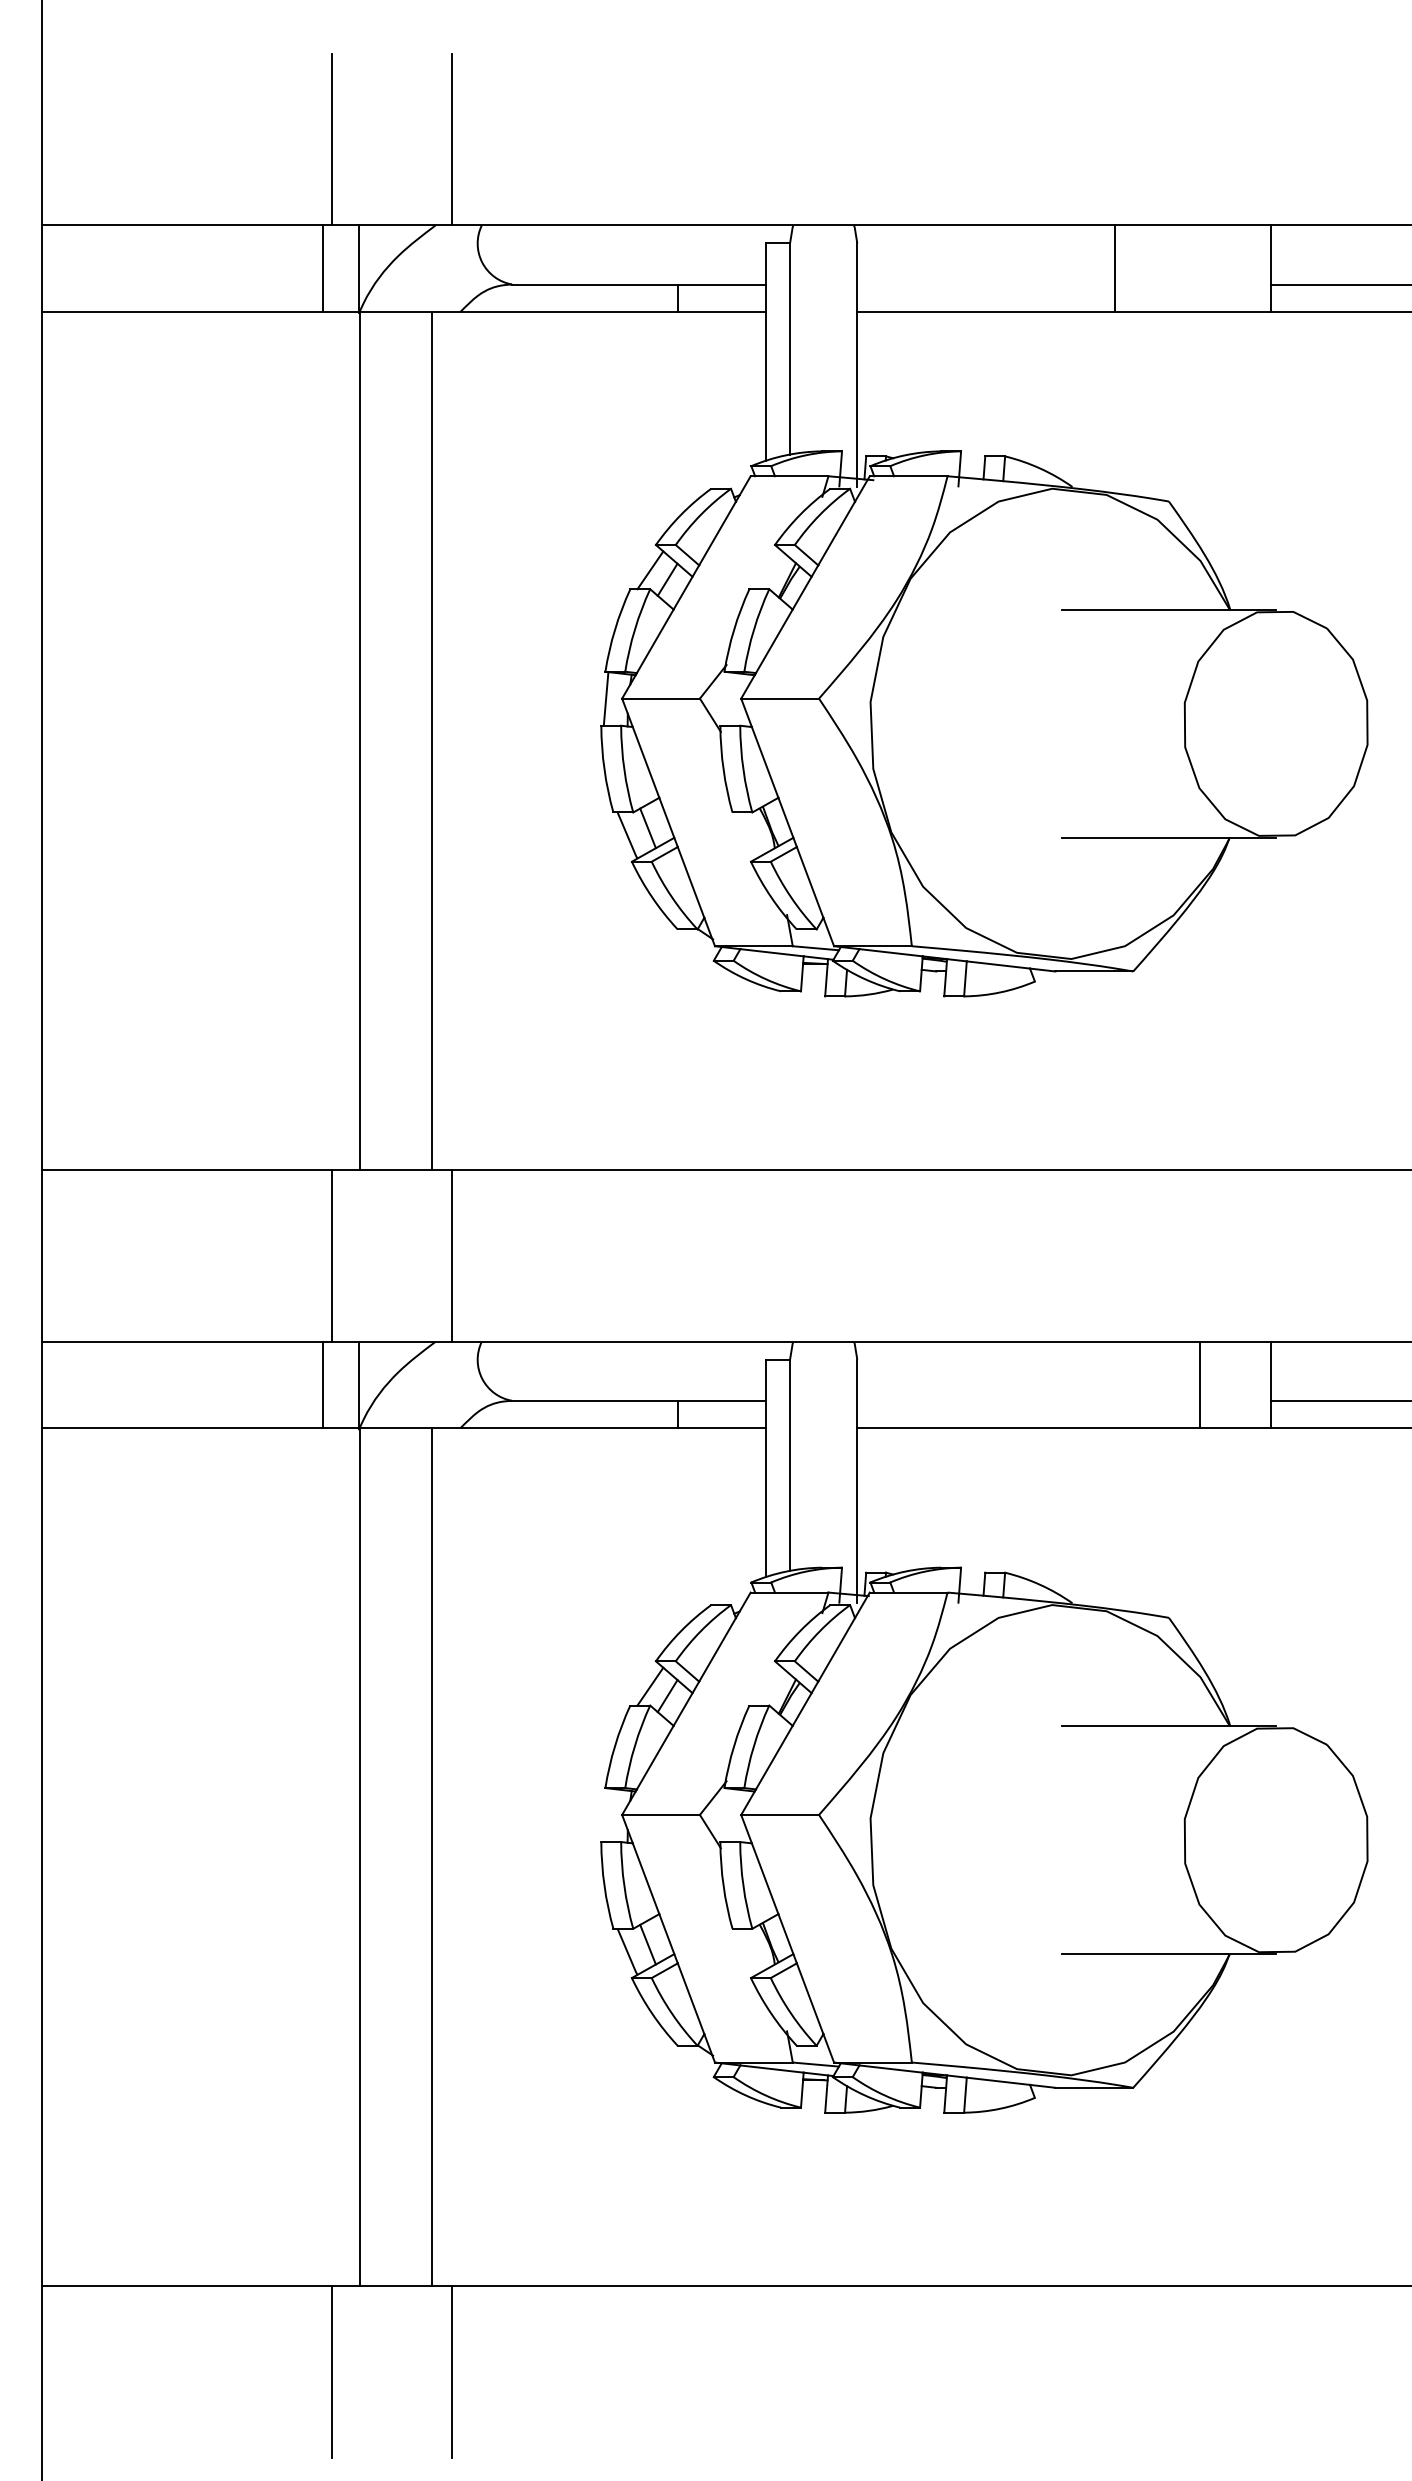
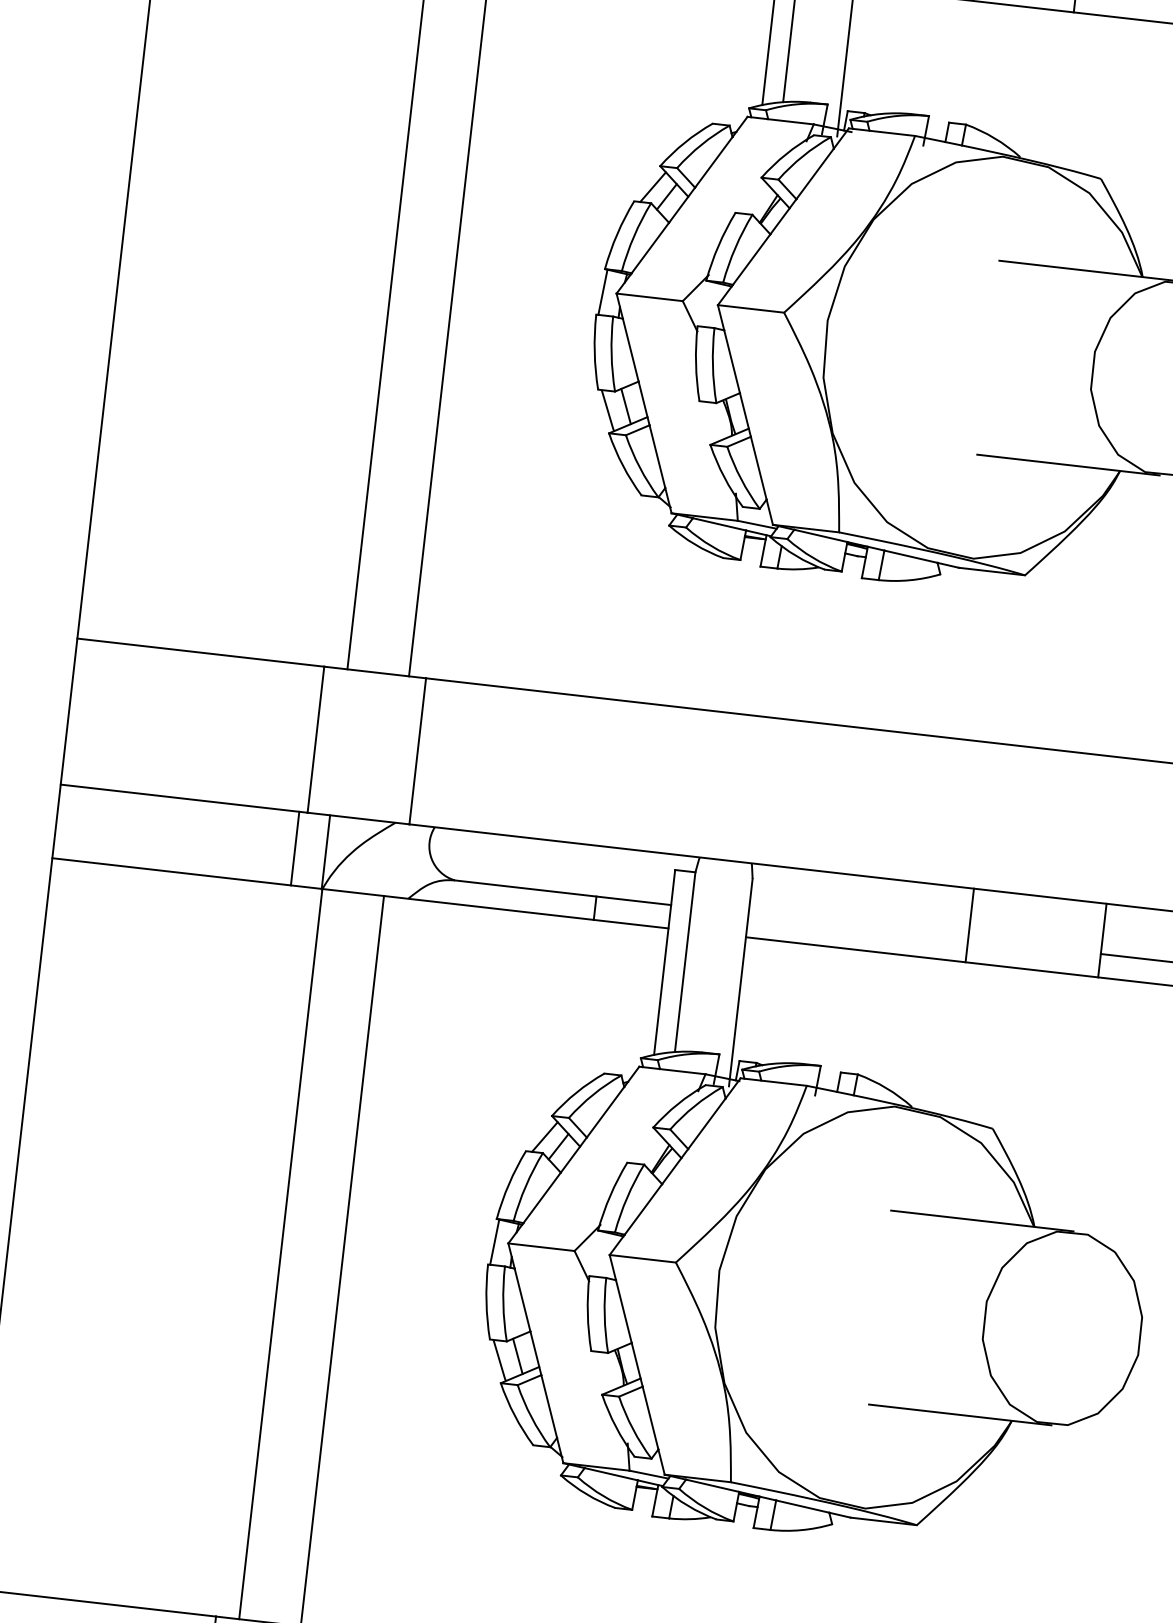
line: (1200, 1384) -> (969, 925), moved
line: (605, 1815) -> (494, 1242), added

